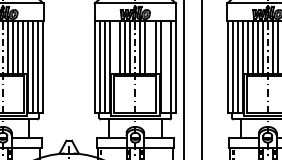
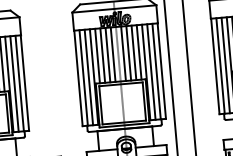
line: (115, 46) -> (97, 55), added
line: (150, 46) -> (133, 52), added
line: (165, 66) -> (151, 71), added

